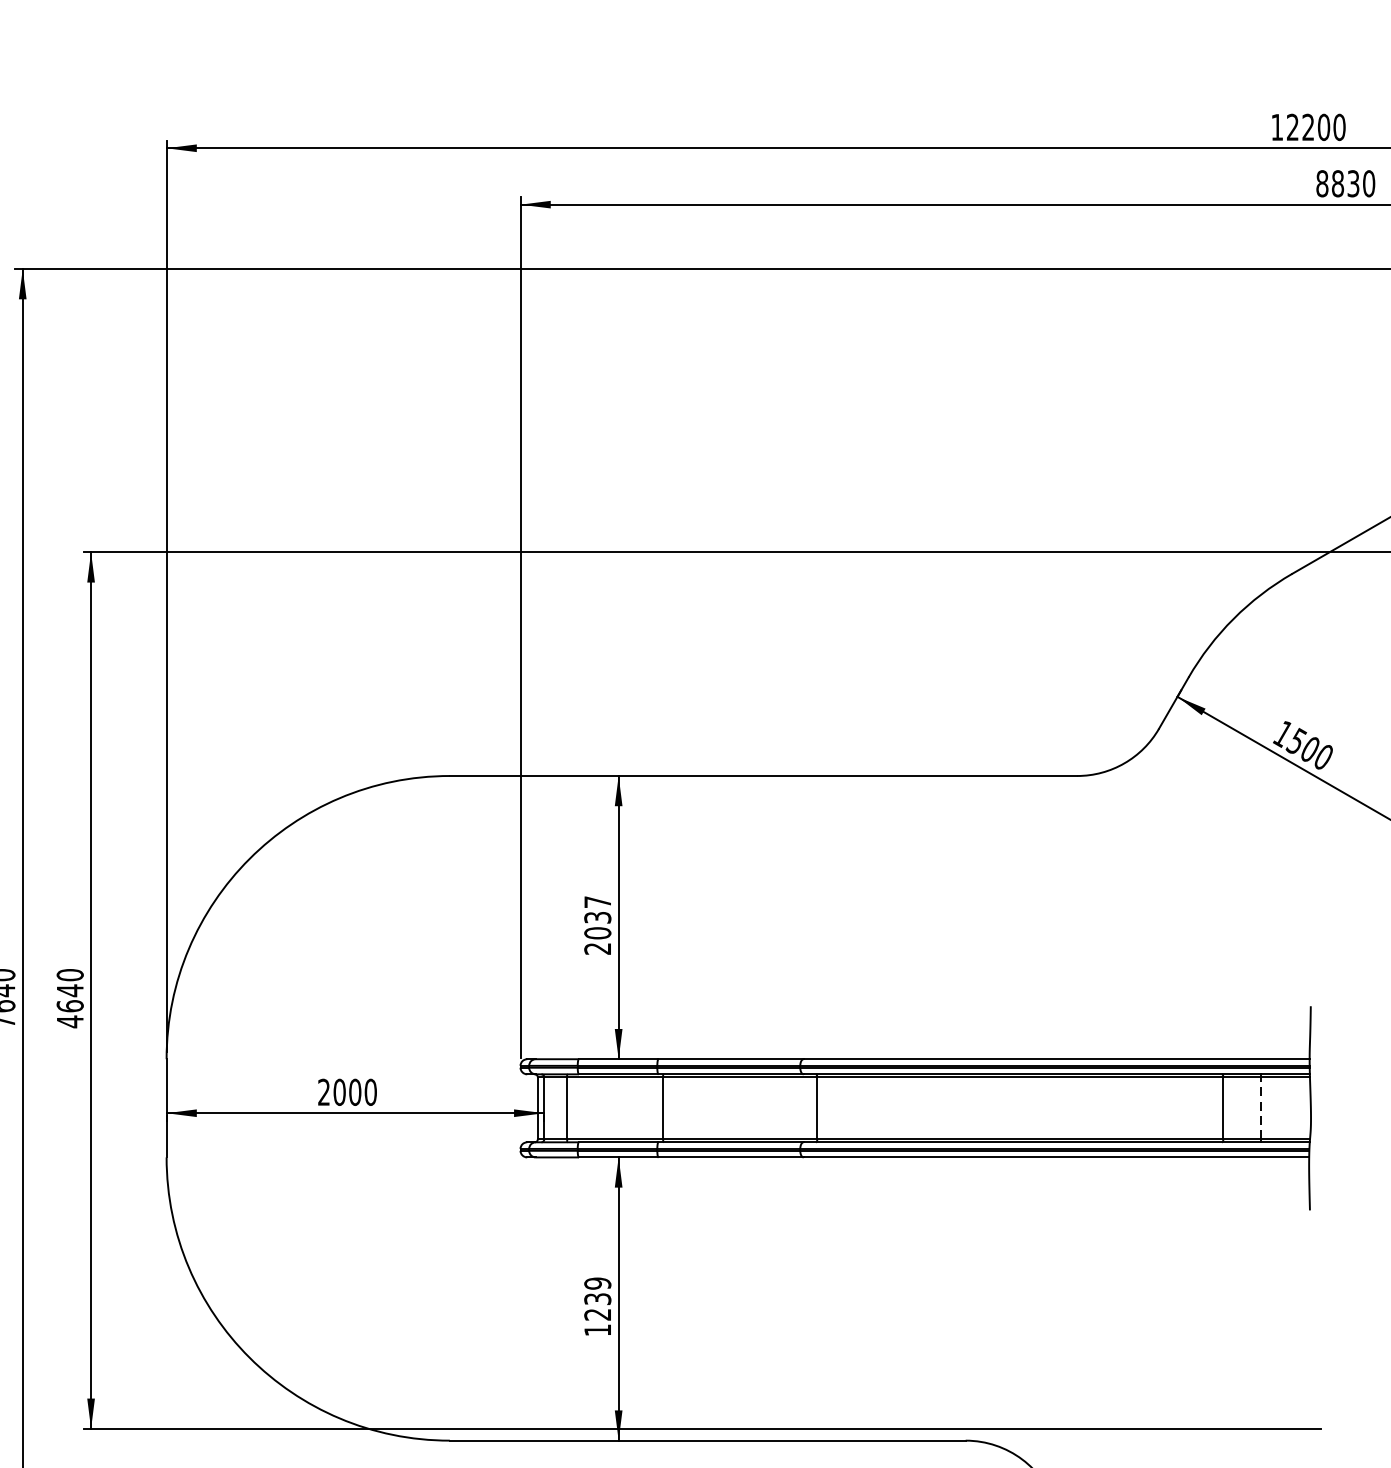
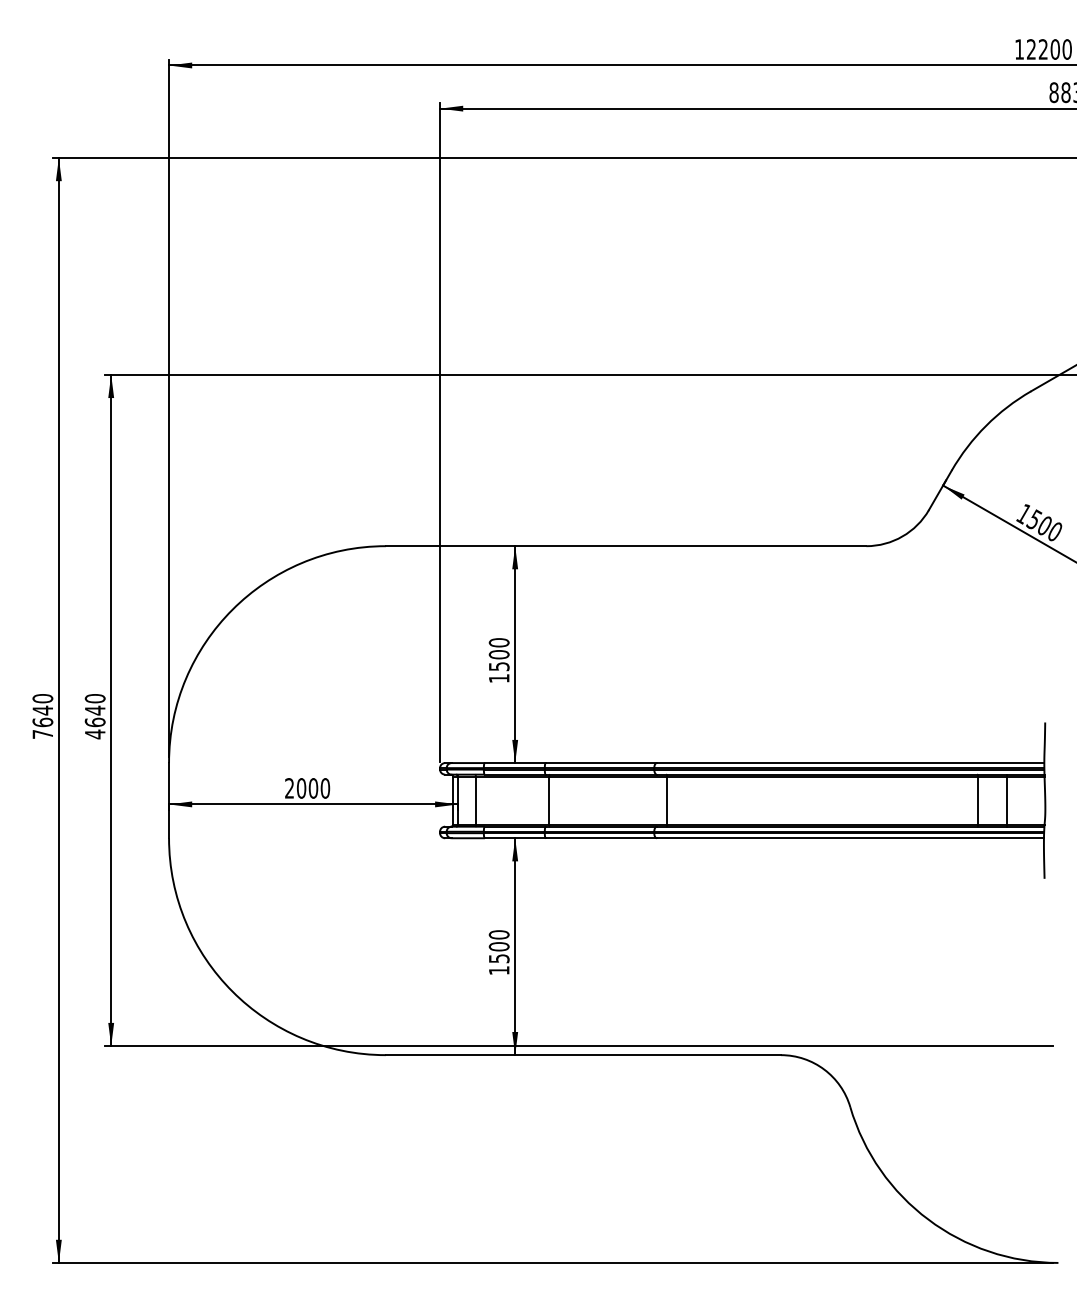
text: (596, 925) -> (498, 660), 2037 -> 1500
line: (1261, 1108) -> (1007, 800), dashed -> solid
text: (596, 1298) -> (498, 946), 1239 -> 1500

